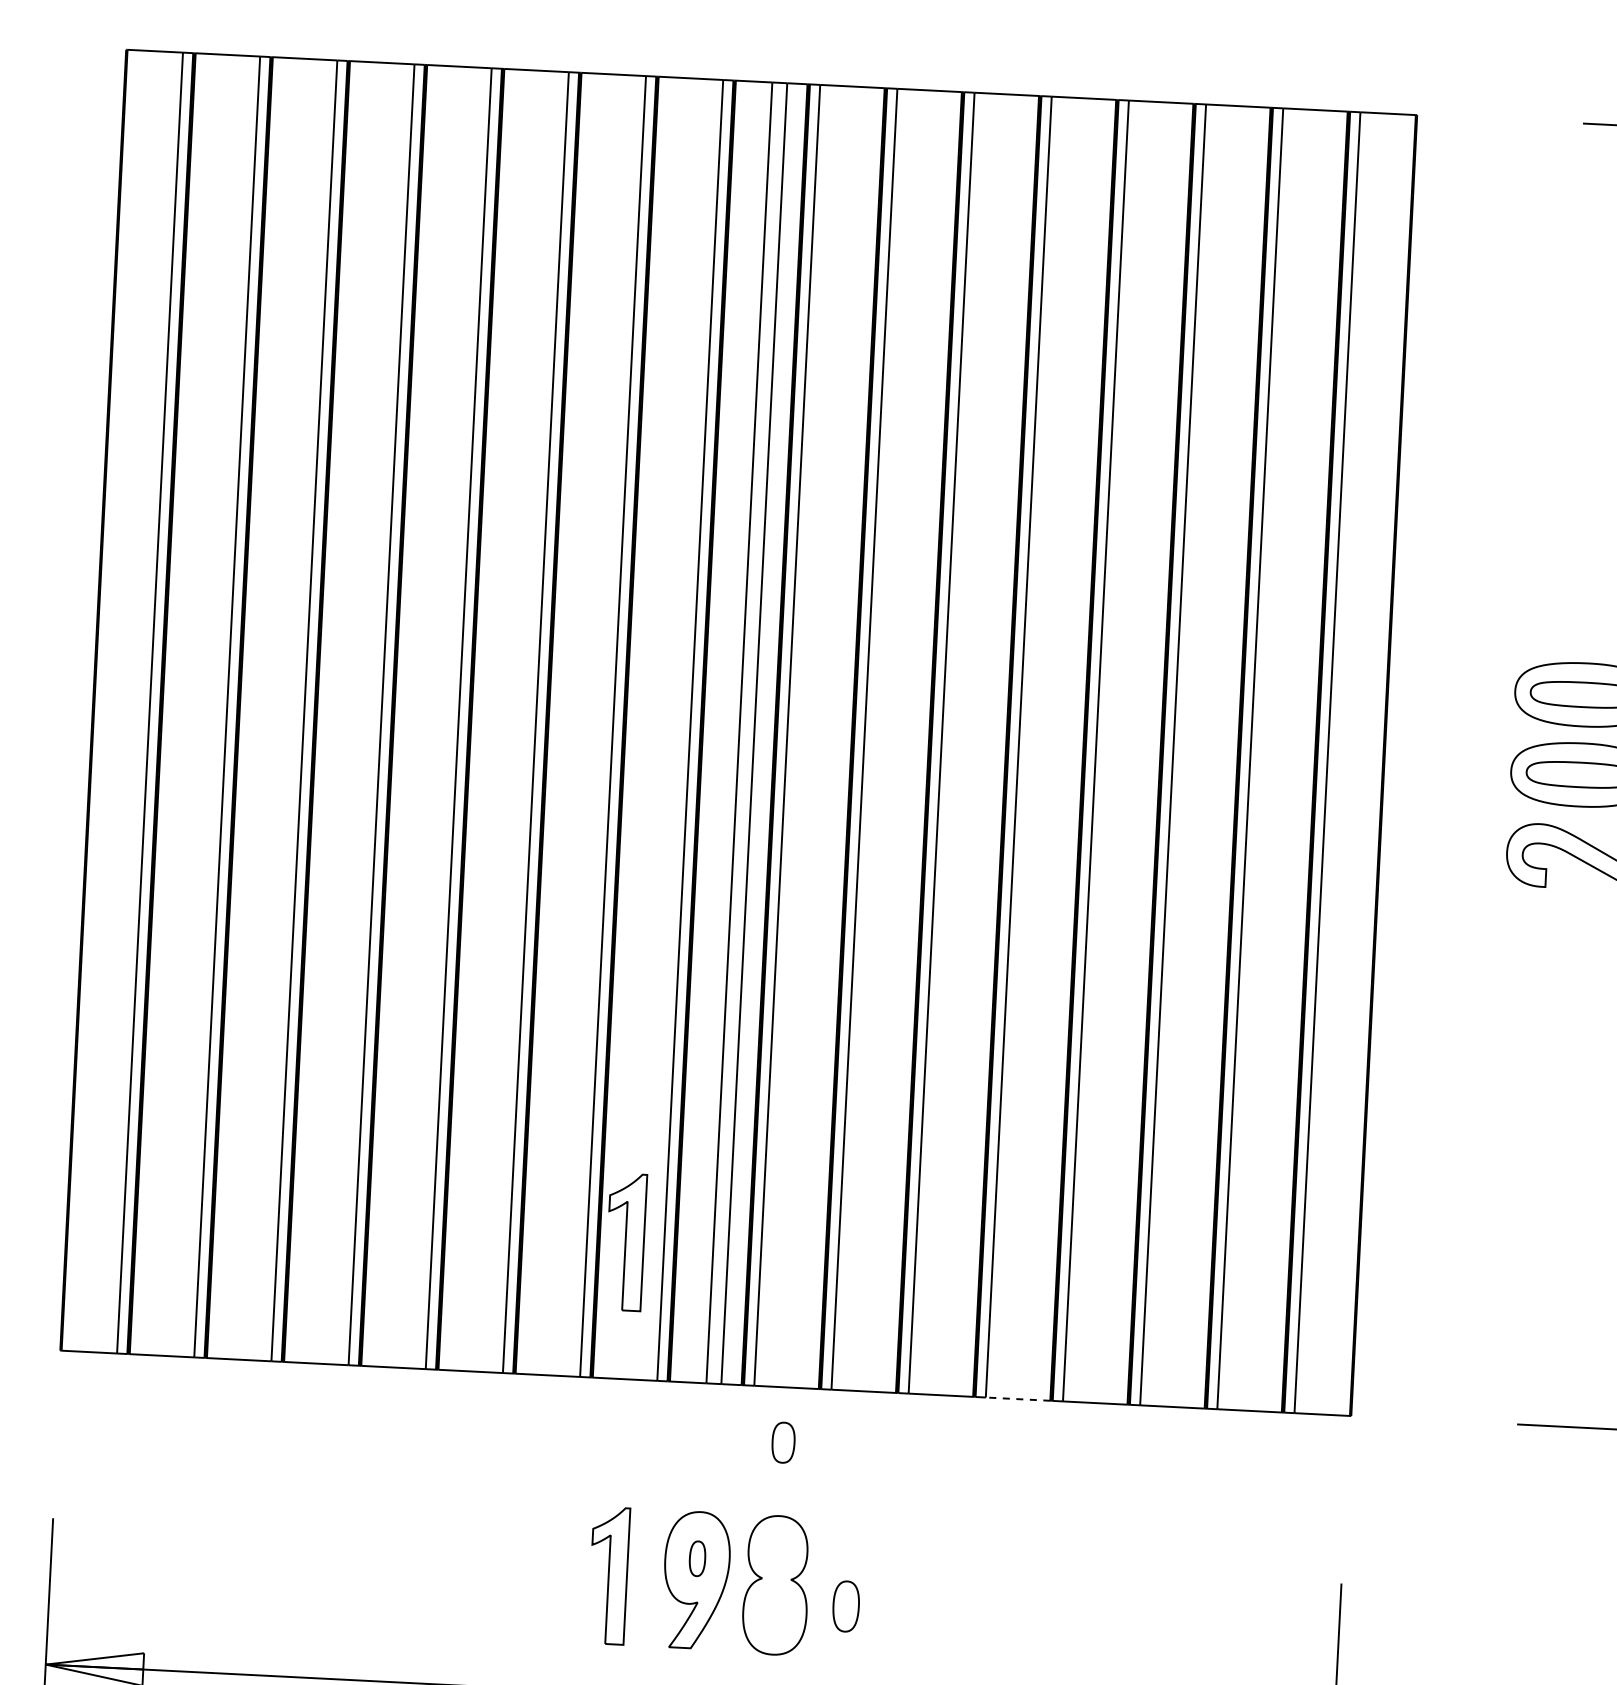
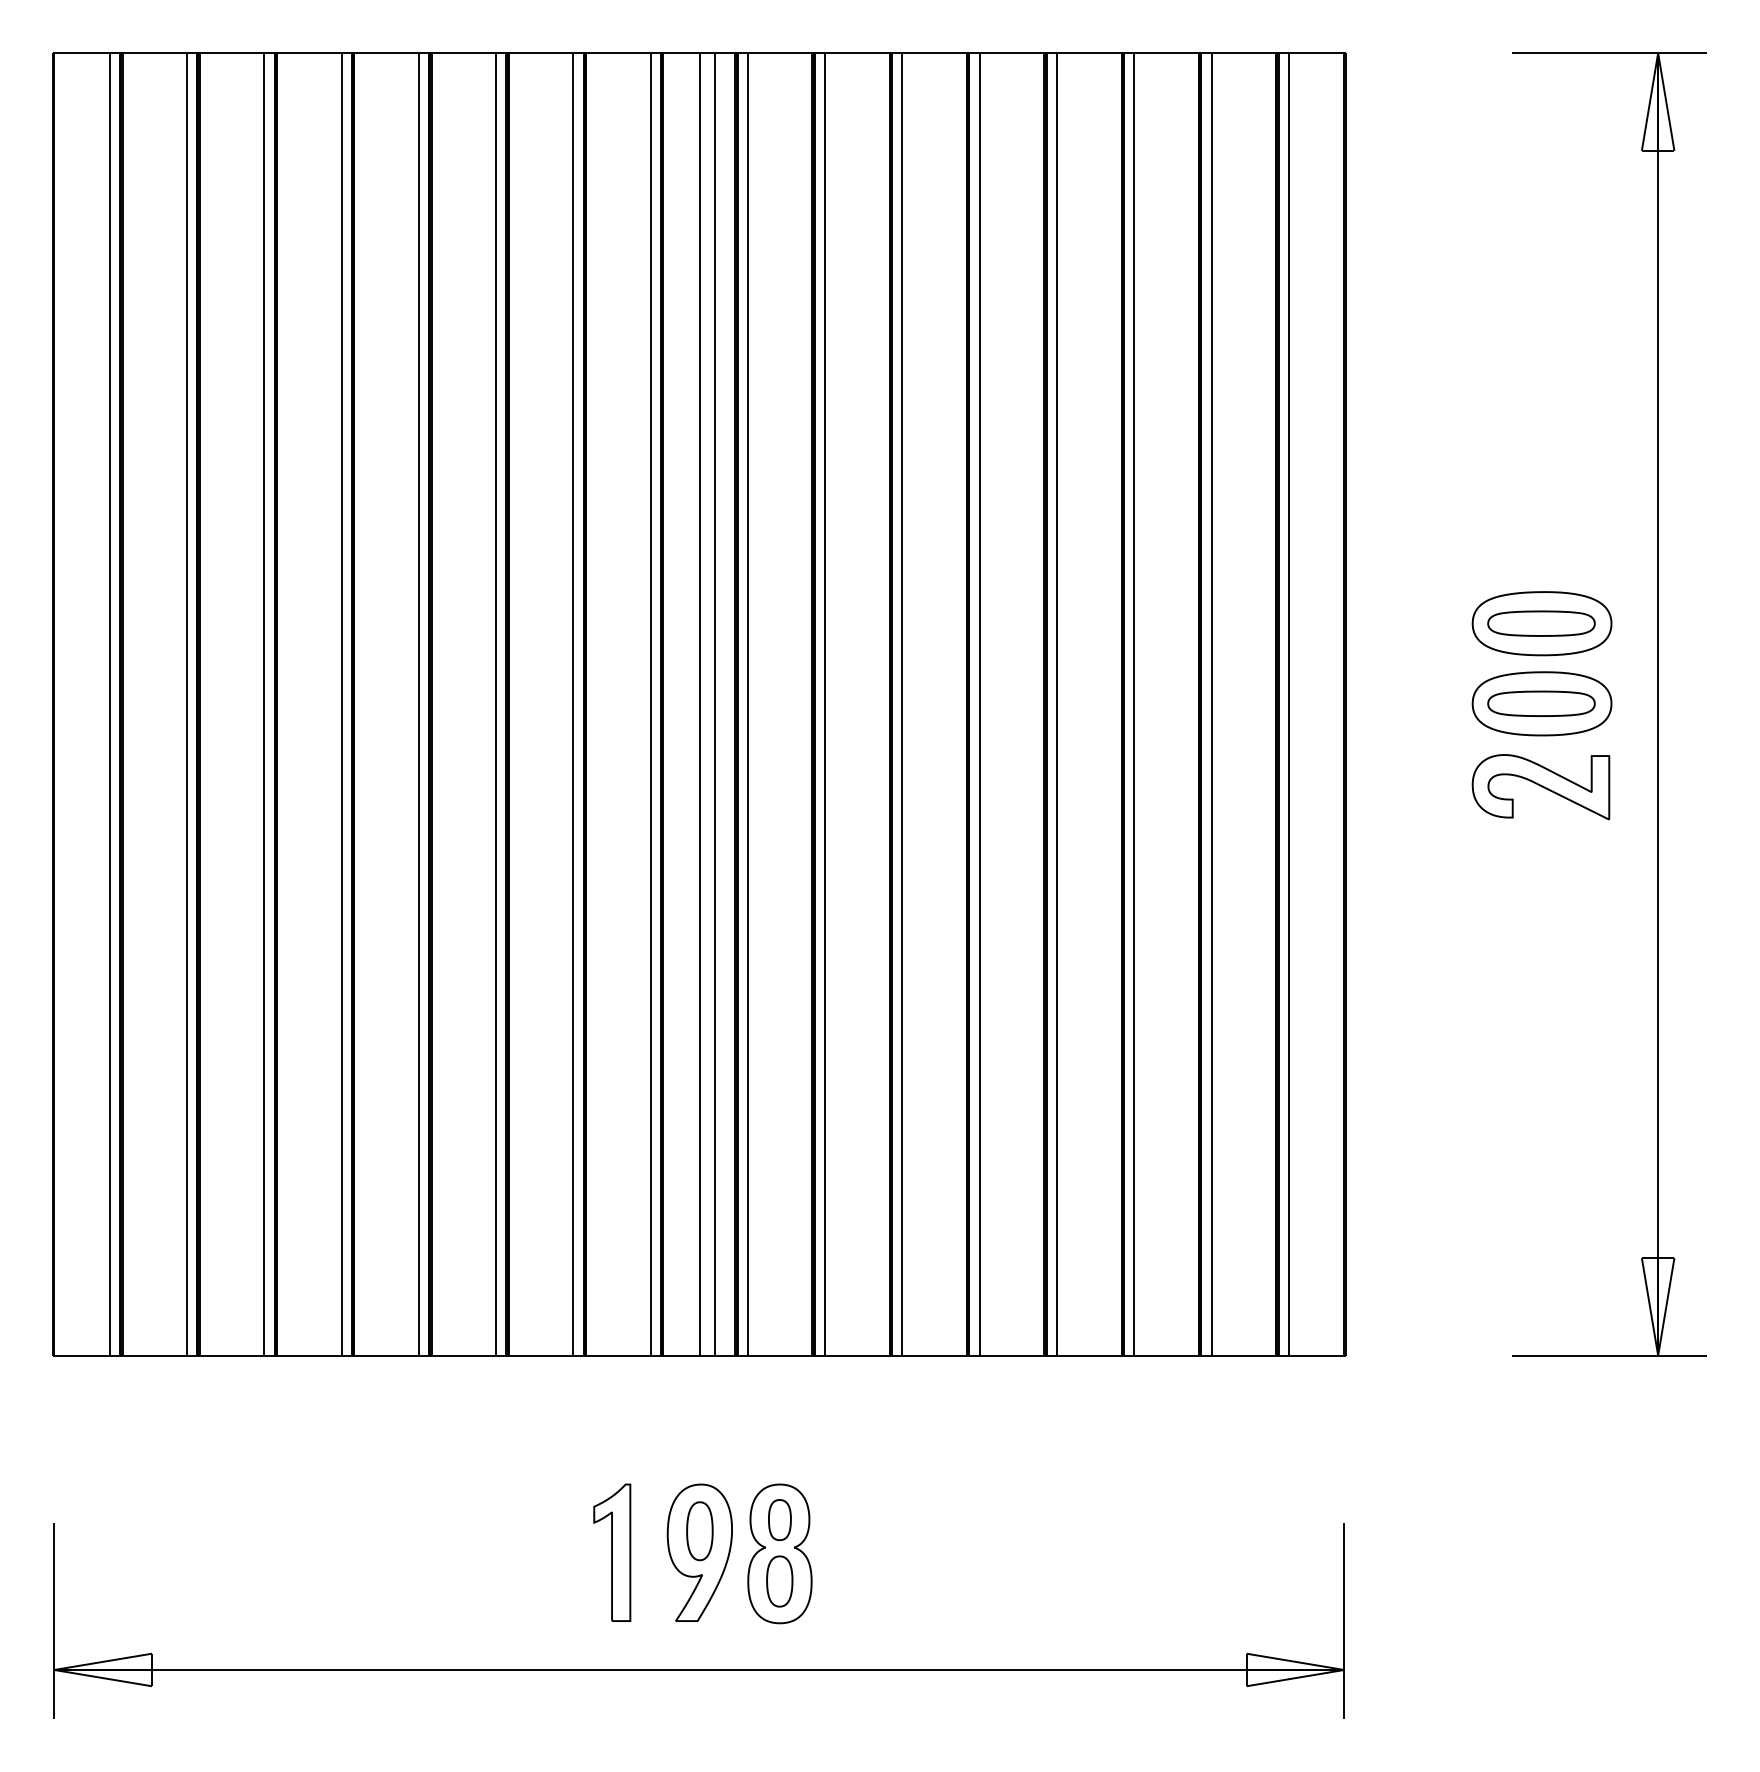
part: (626, 1241) -> (612, 1218), removed
line: (1017, 1398) -> (1011, 1355), dashed -> solid
part: (783, 1443) -> (779, 1520), moved
part: (697, 1558) -> (699, 1531), size x1.67
part: (845, 1606) -> (779, 1581), moved

